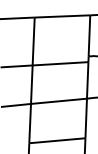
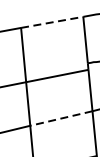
line: (62, 16) -> (52, 22), solid -> dashed
line: (58, 101) -> (60, 118), solid -> dashed

